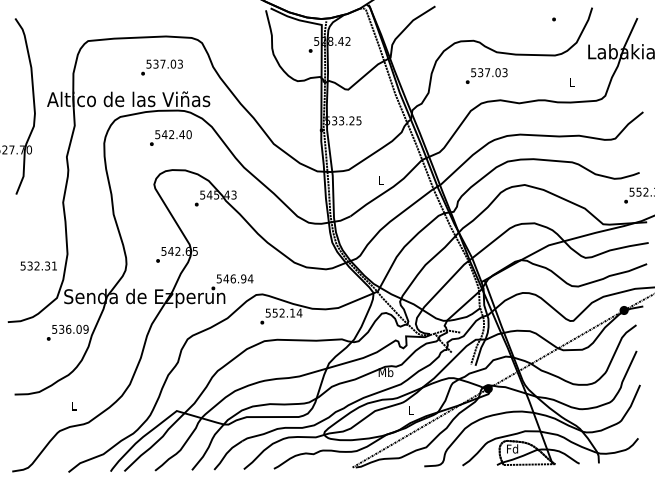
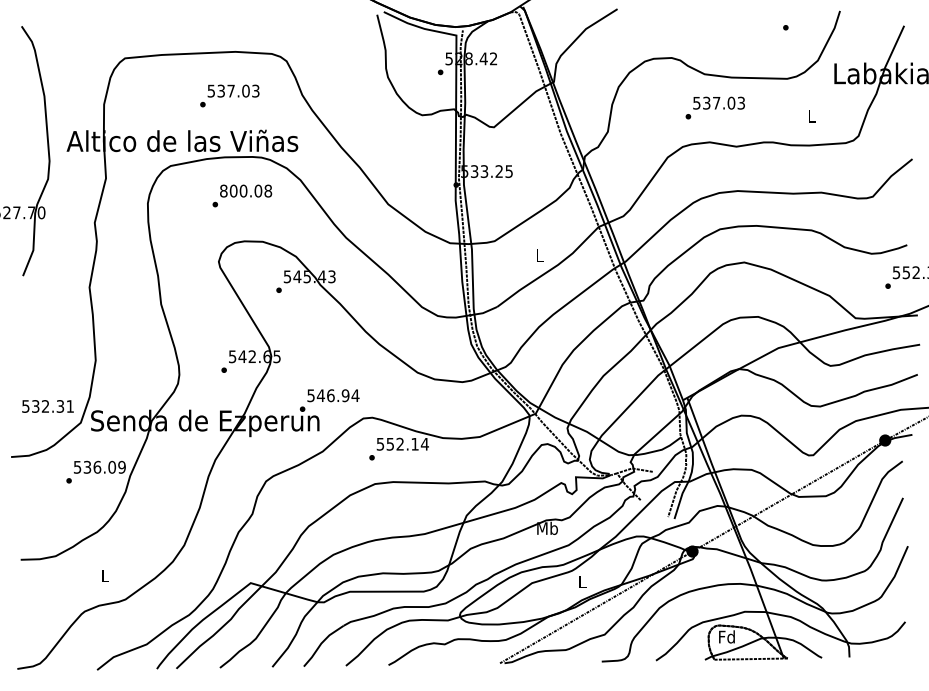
text: (486, 75) -> (714, 107), moved
text: (173, 134) -> (246, 190), 542.40 -> 800.08
text: (38, 266) -> (47, 406), moved

